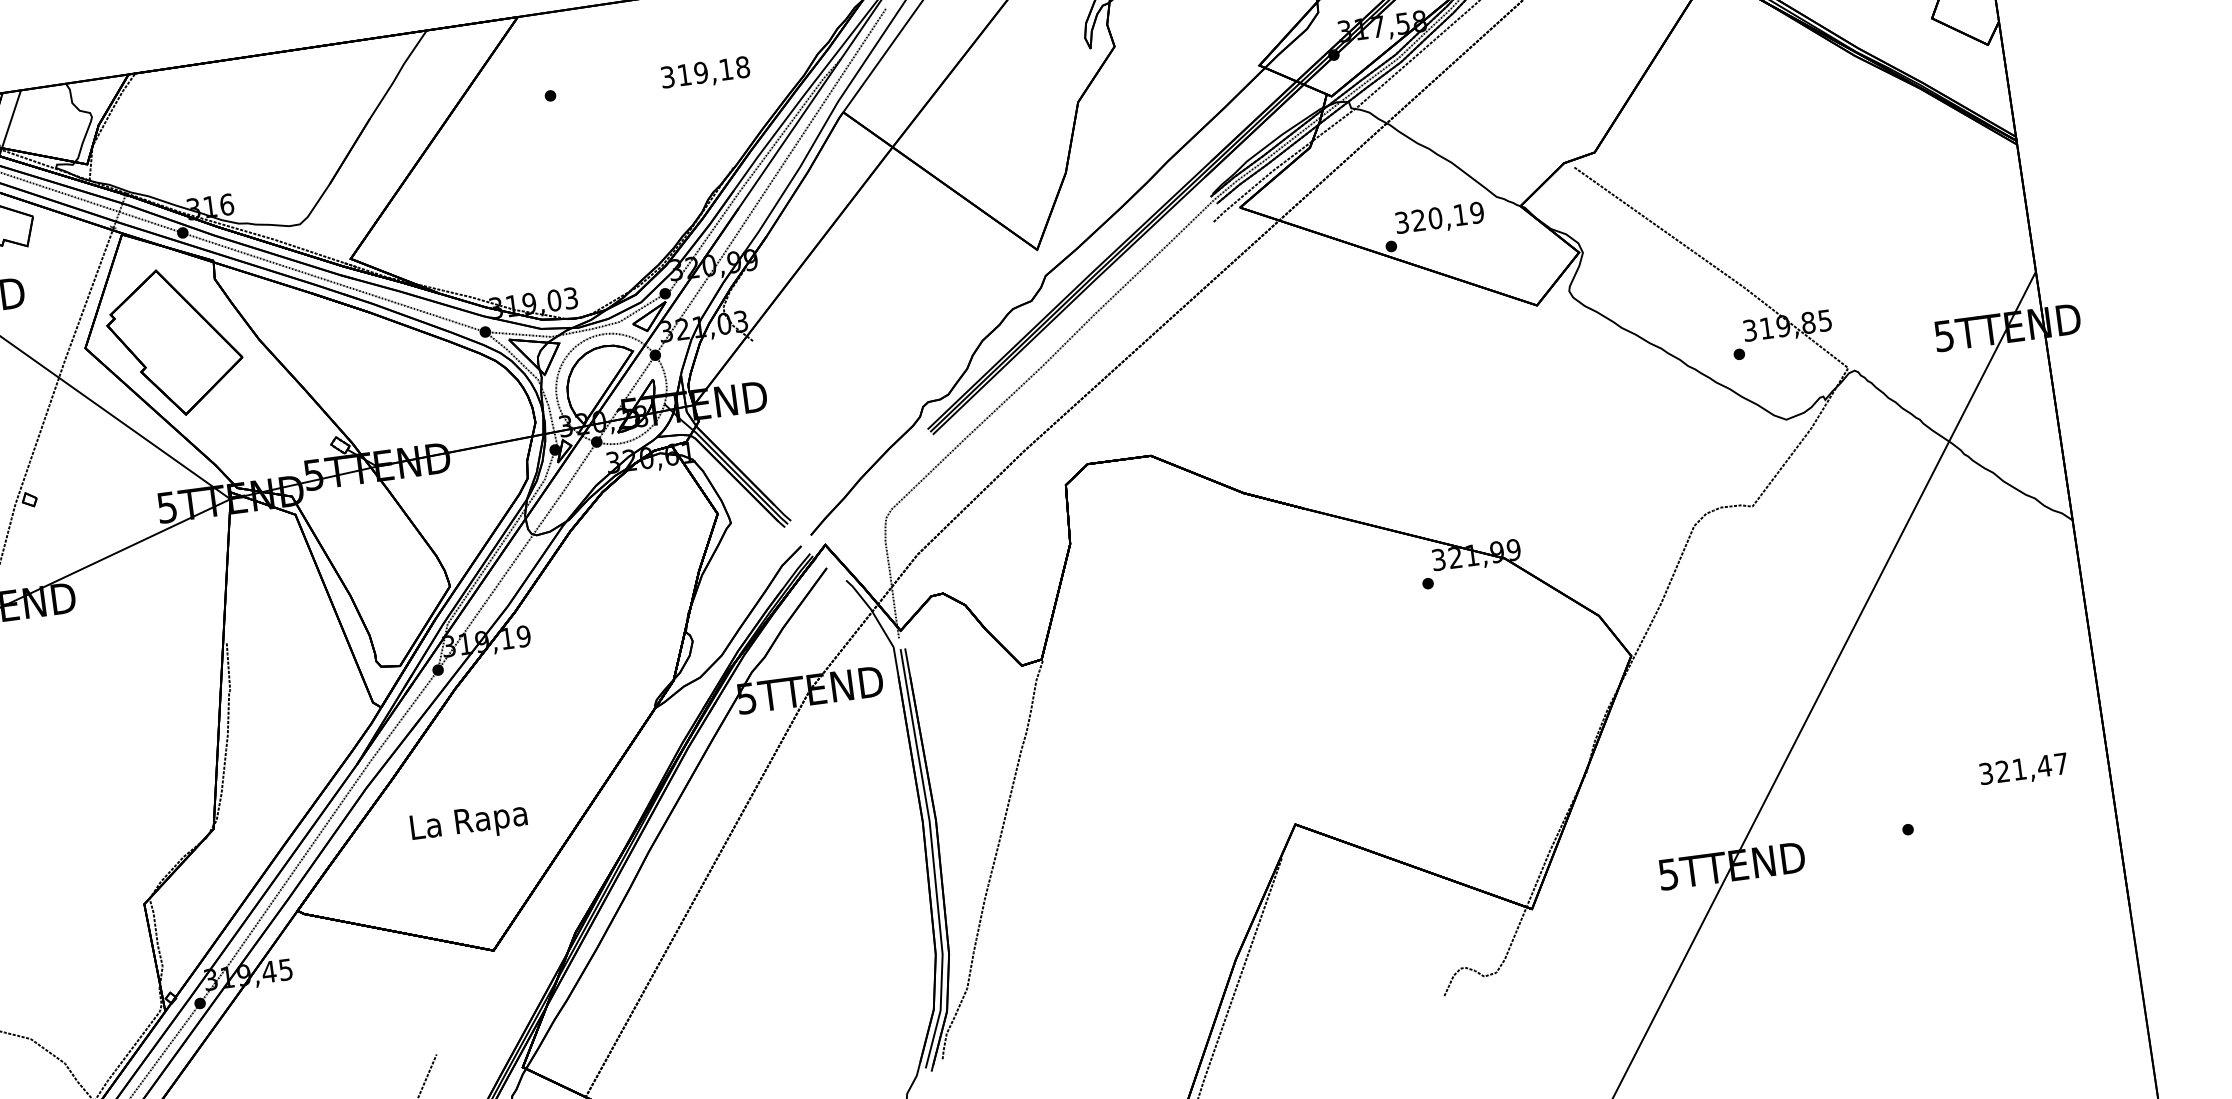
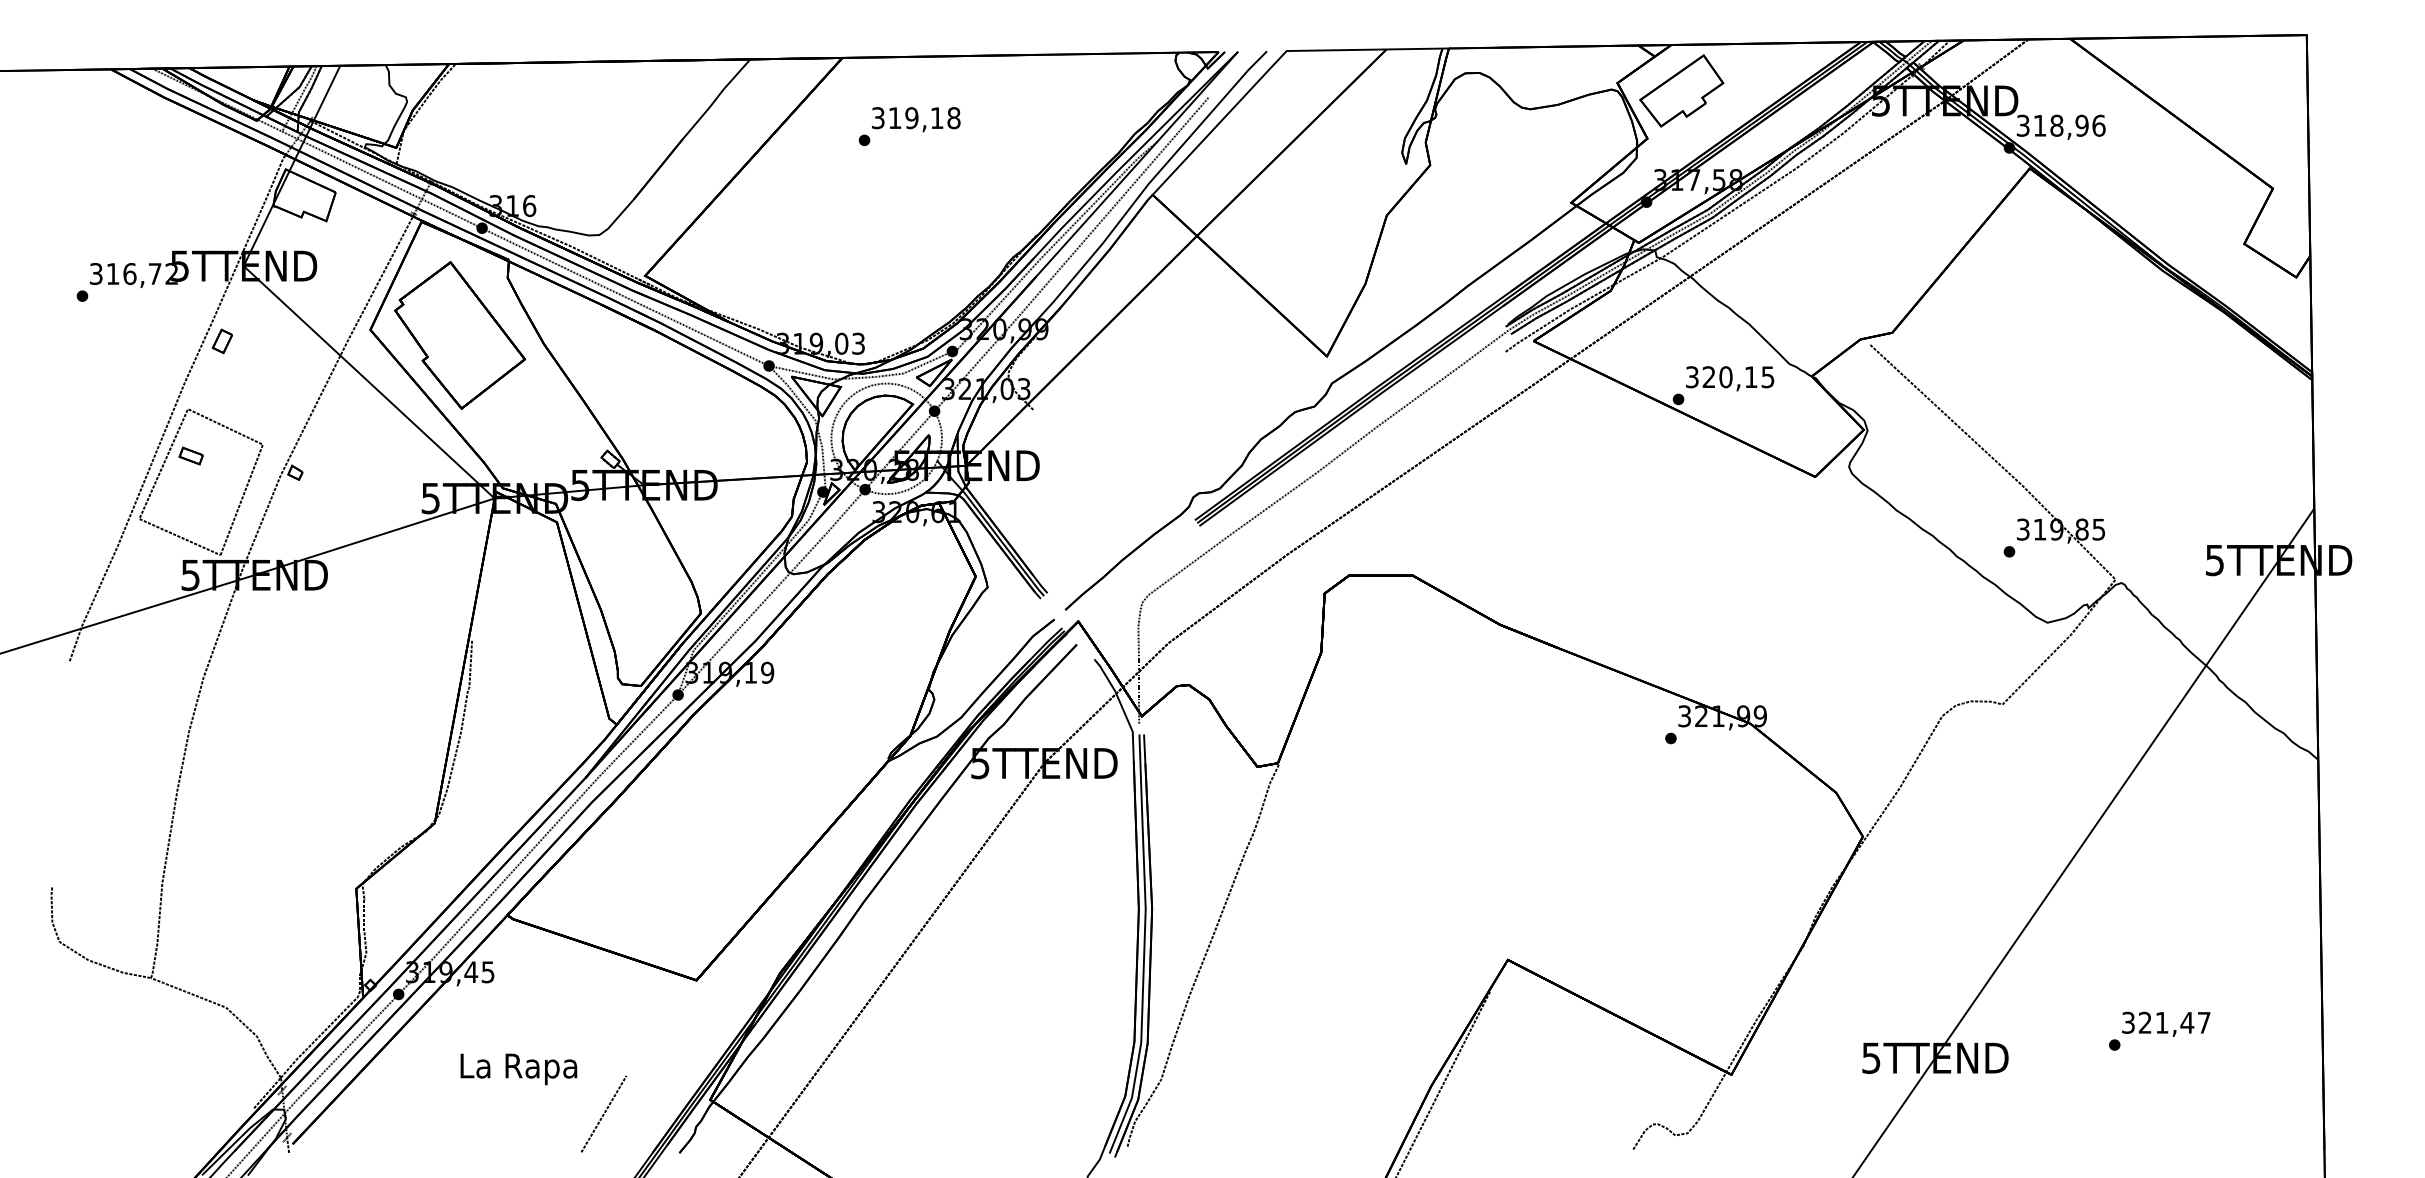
text: (705, 73) -> (916, 119), moved
text: (1476, 212) -> (1767, 376), 320,19 -> 320,15
text: (2024, 769) -> (2166, 1023), moved
text: (468, 823) -> (518, 1069), moved

